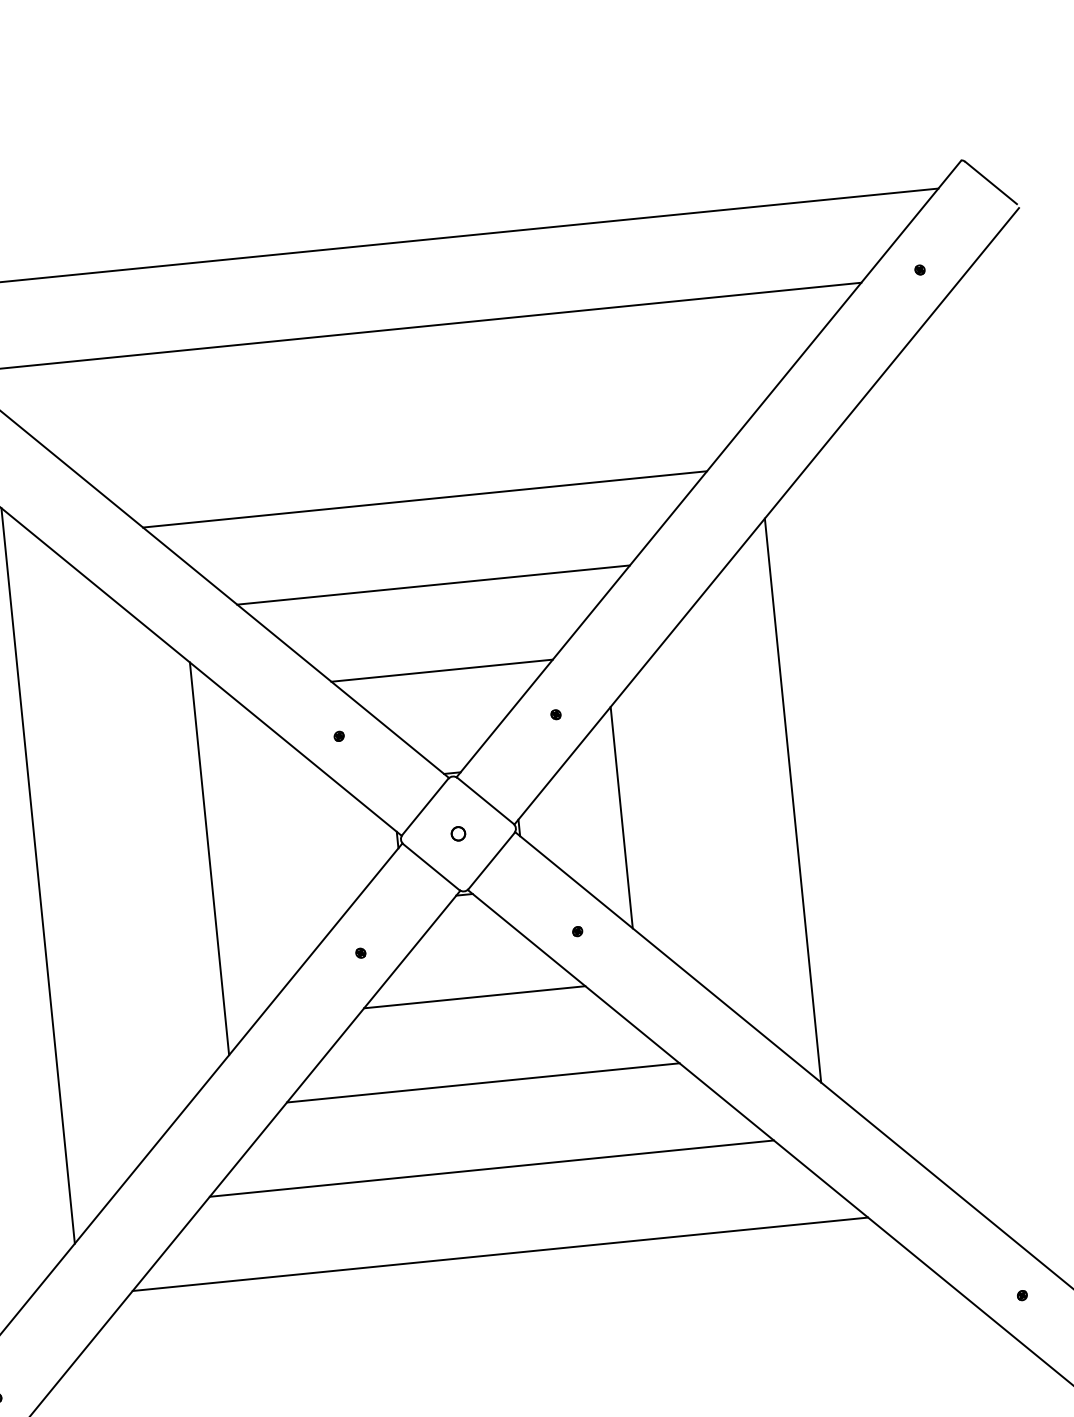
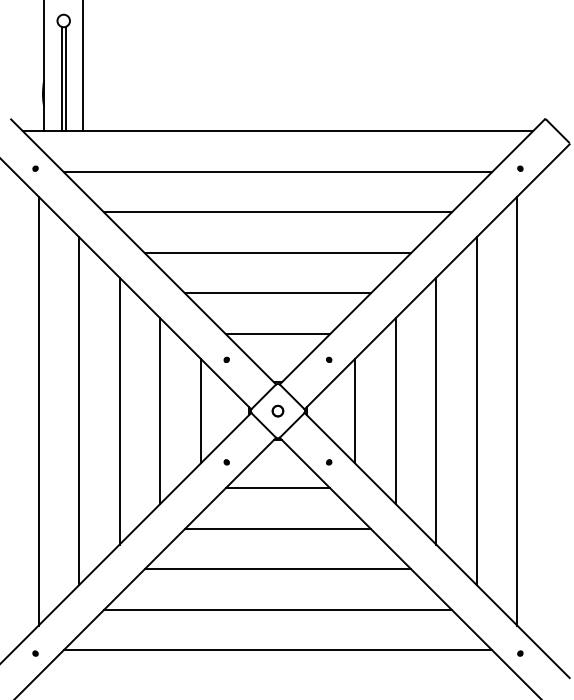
line: (415, 413) -> (277, 212), added
line: (964, 782) -> (517, 410), added
line: (878, 792) -> (476, 411), added
line: (707, 809) -> (395, 411), added
part: (457, 832) -> (277, 410), size x1.67
line: (294, 848) -> (200, 410), added
line: (123, 866) -> (119, 410), added
line: (507, 1340) -> (277, 650), added

